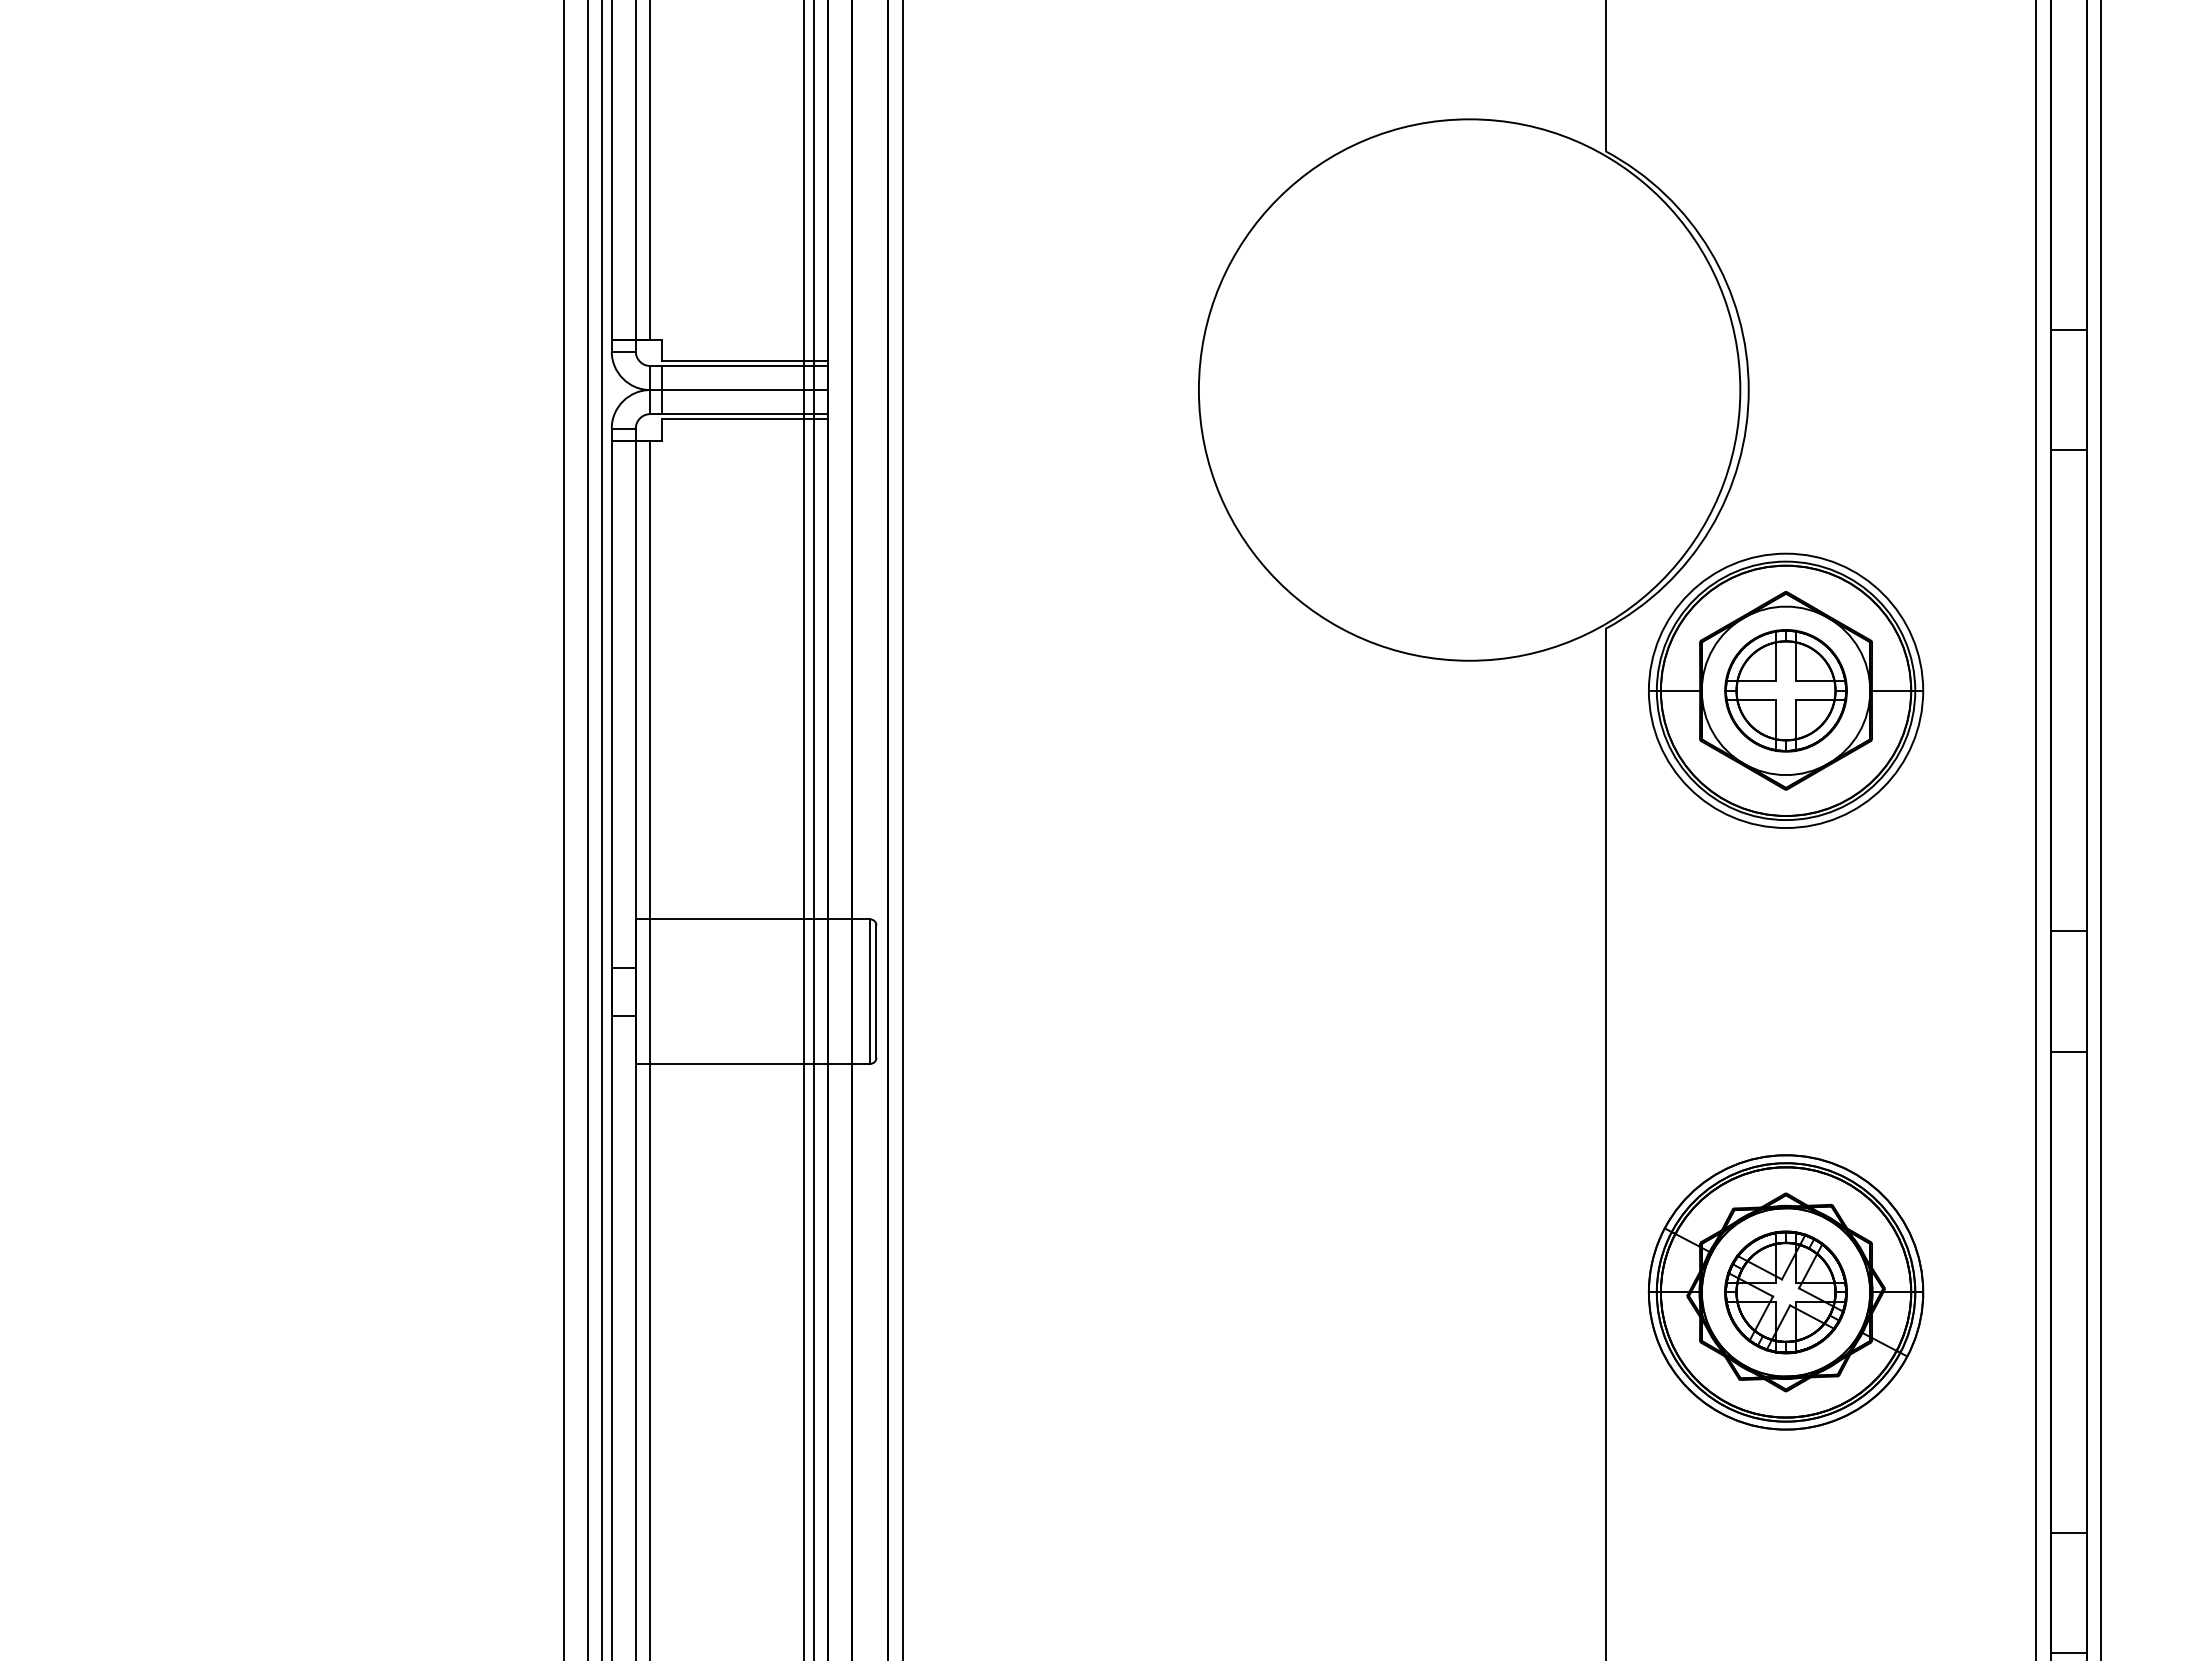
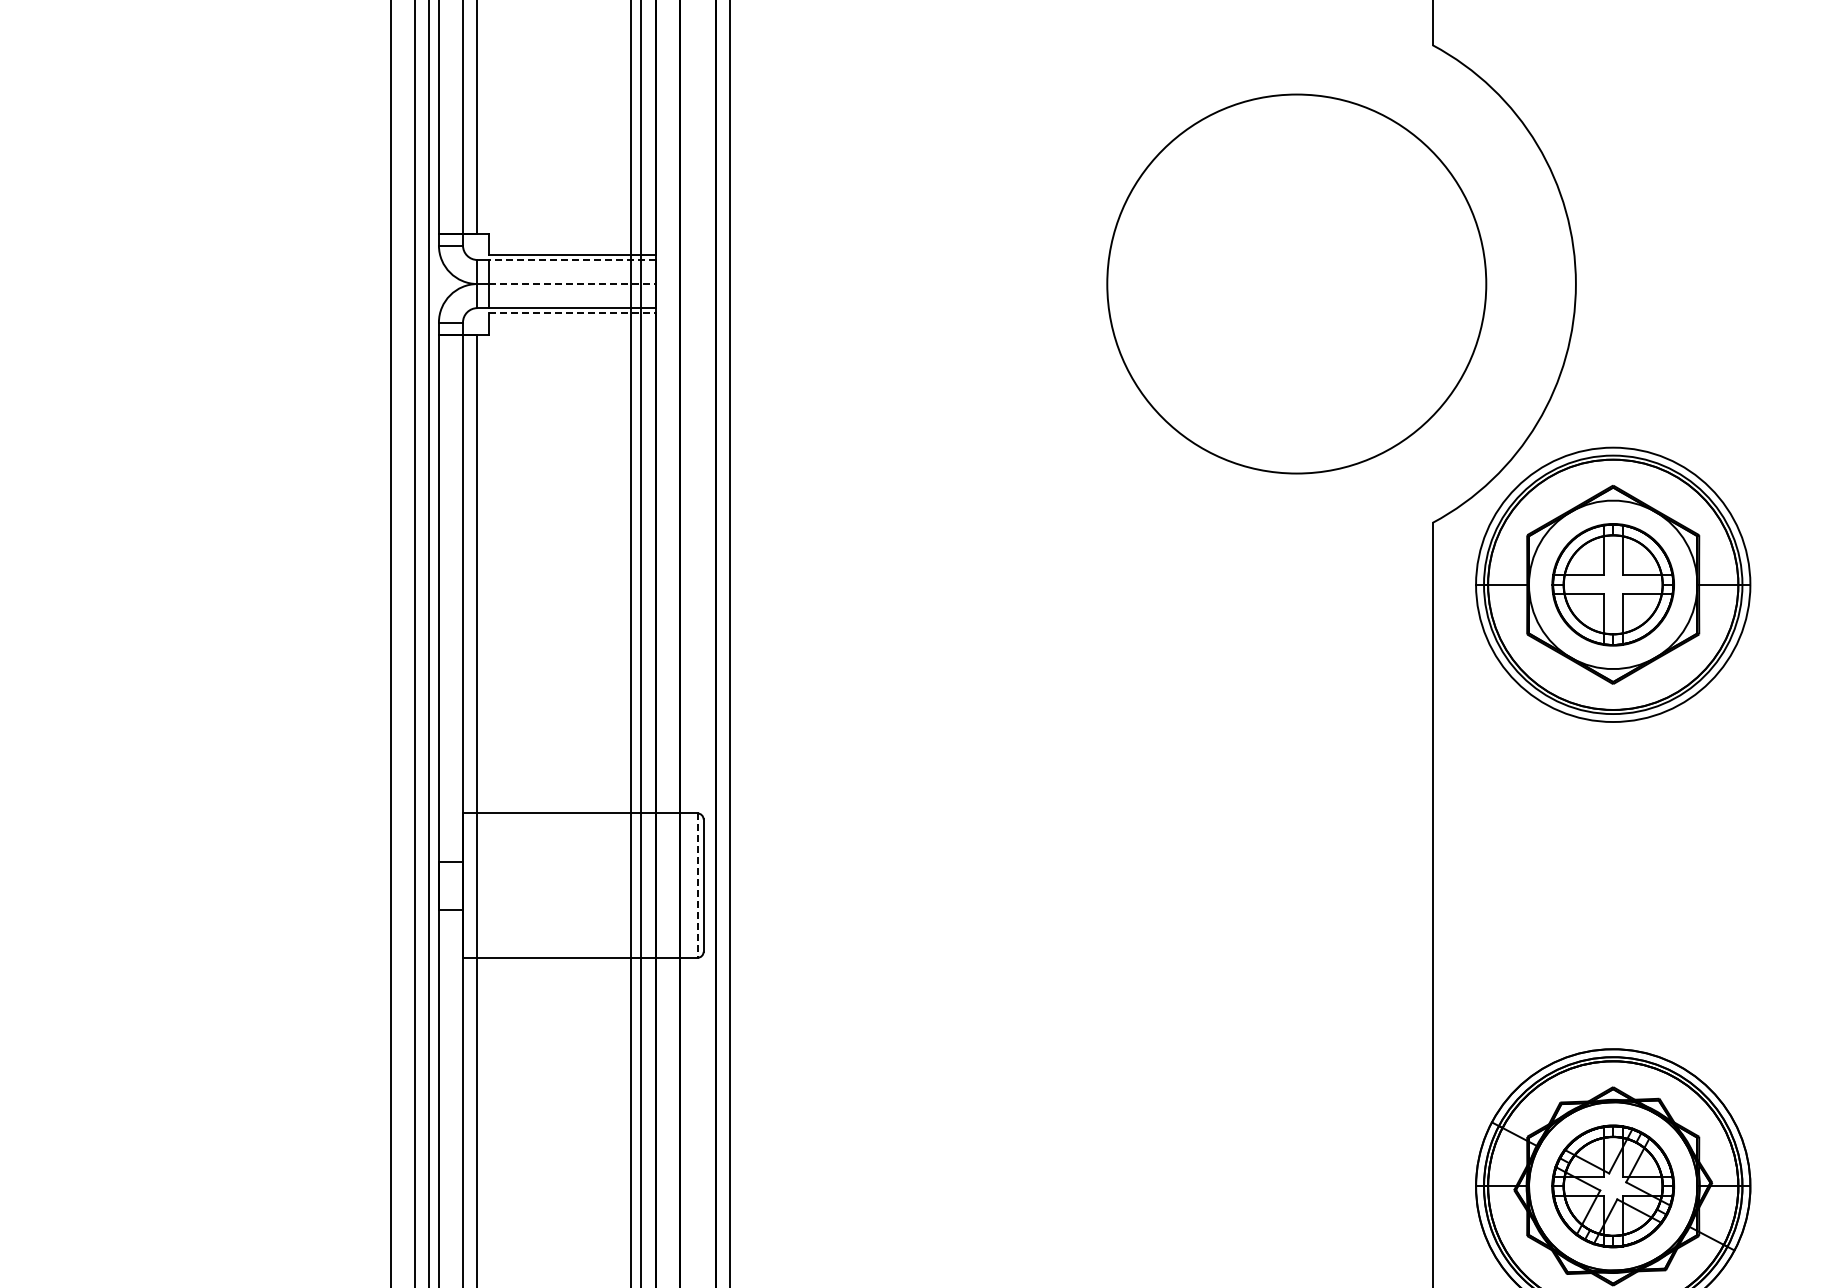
line: (744, 366) -> (571, 260), solid -> dashed
circle: (1469, 389) -> (1296, 283), size x0.7
line: (745, 390) -> (572, 284), solid -> dashed
line: (745, 418) -> (572, 312), solid -> dashed
line: (870, 992) -> (697, 886), solid -> dashed

